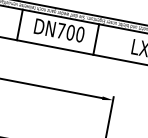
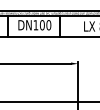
text: (60, 31) -> (35, 25), DN700 -> DN100

